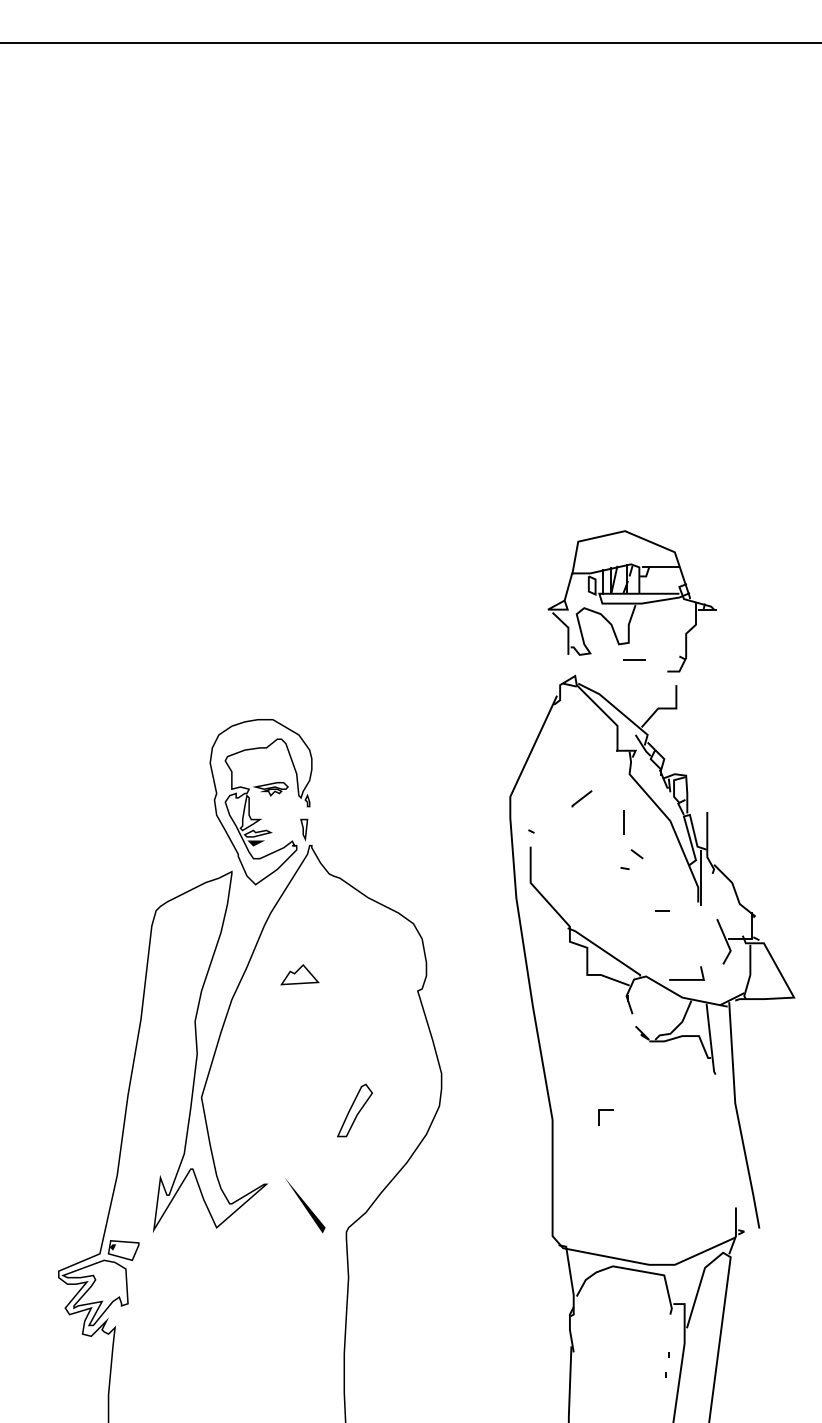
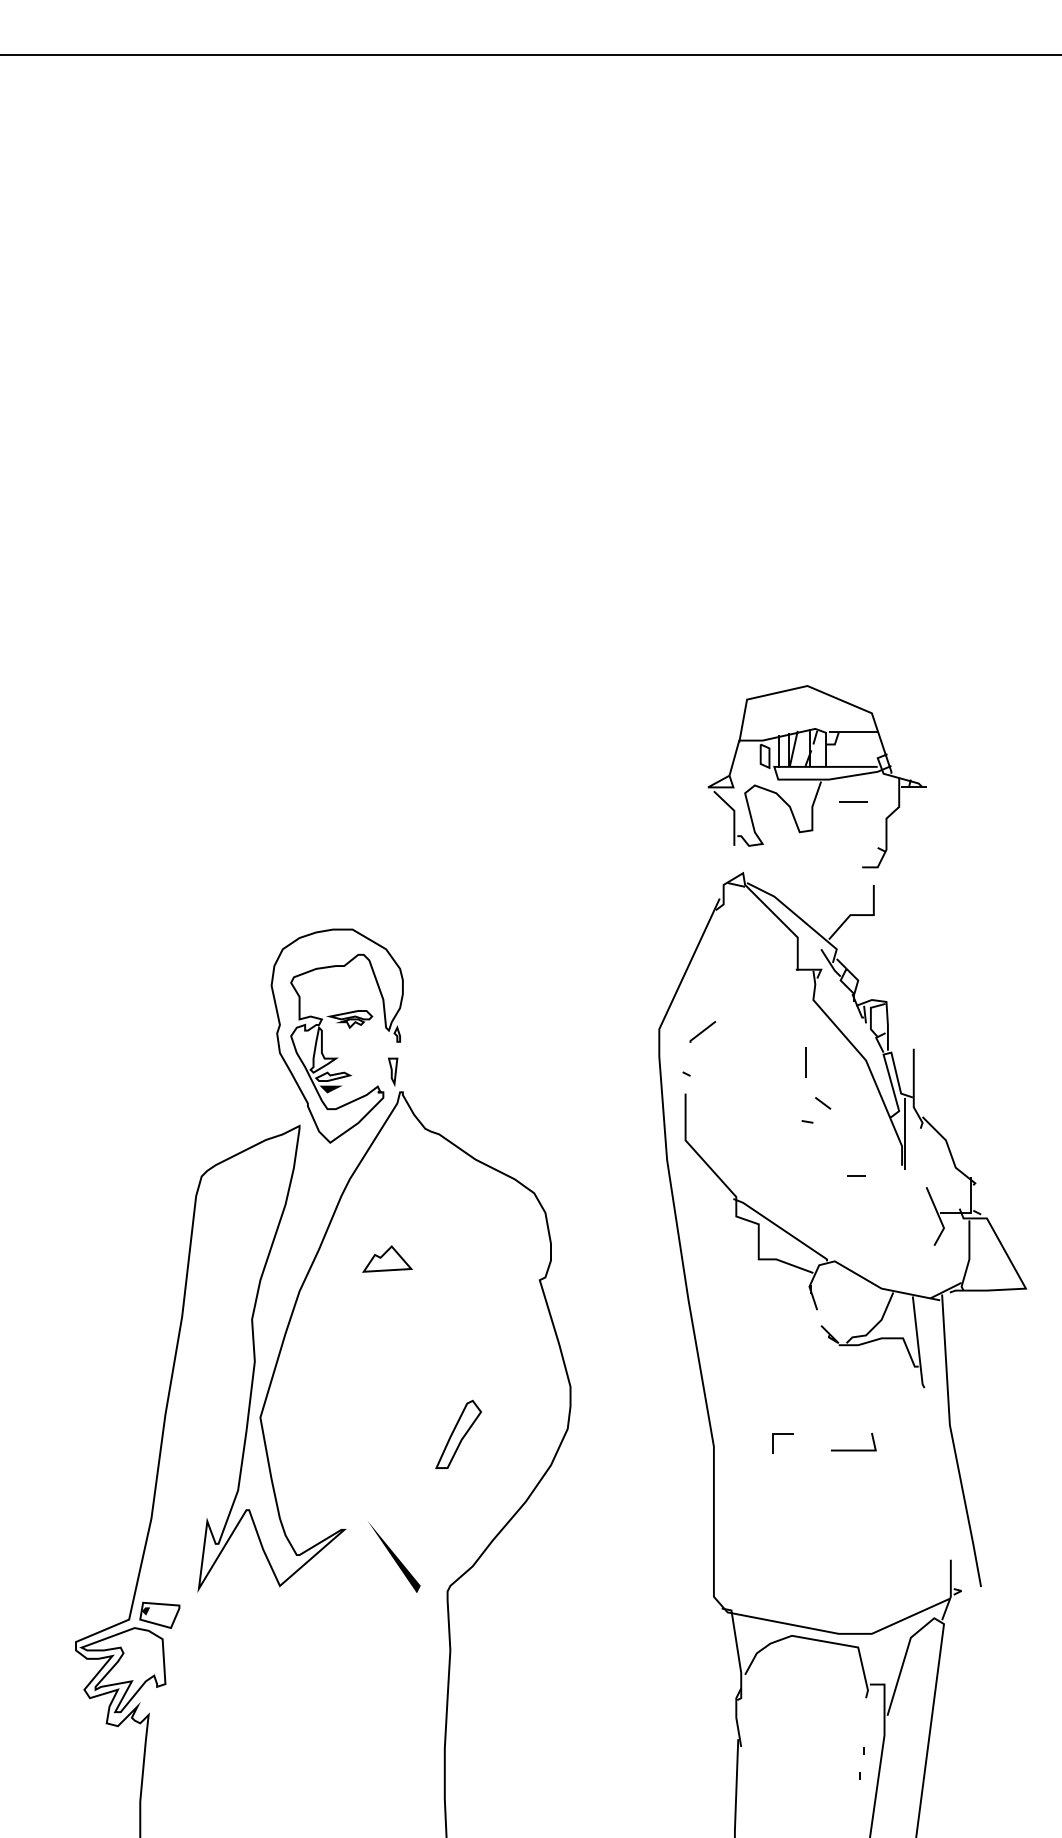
line: (634, 659) -> (853, 801), moved
line: (581, 798) -> (702, 1031), moved
line: (686, 979) -> (853, 1449), moved

